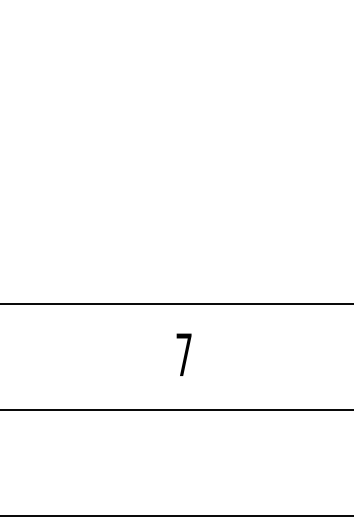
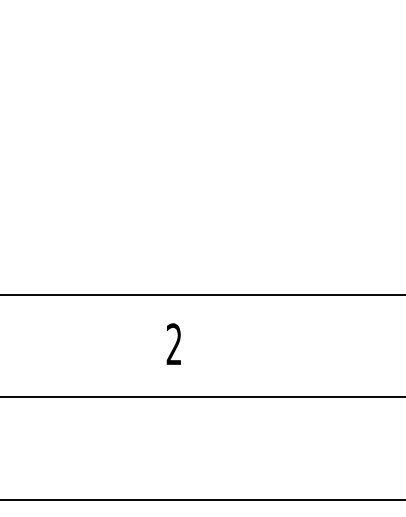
text: (183, 353) -> (173, 343), 7 -> 2

